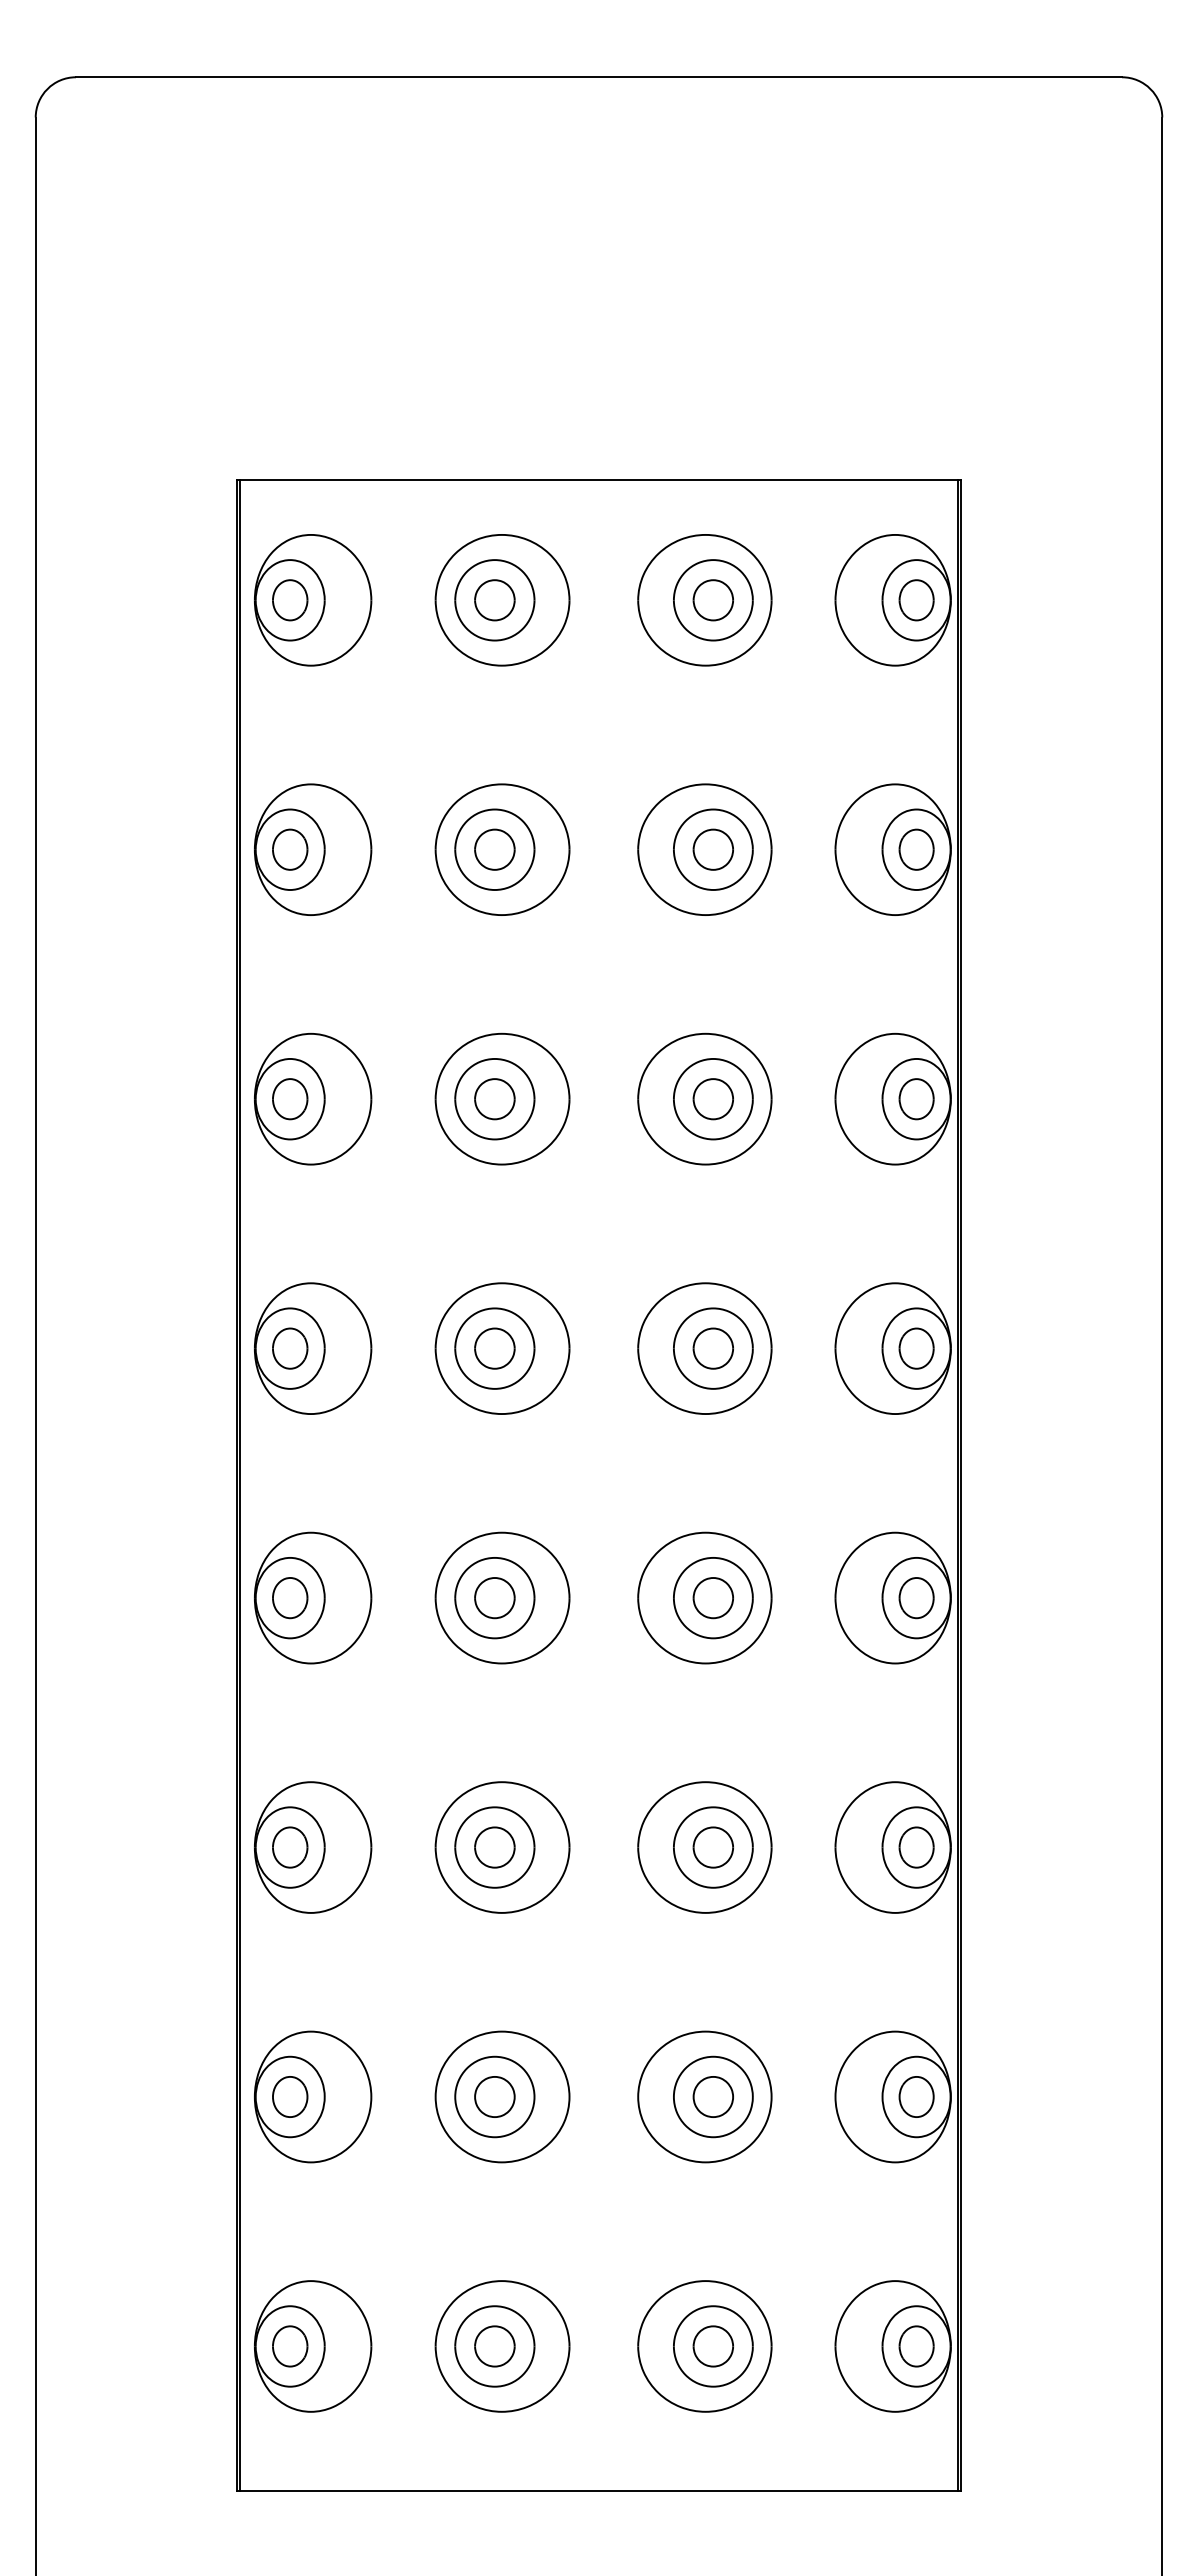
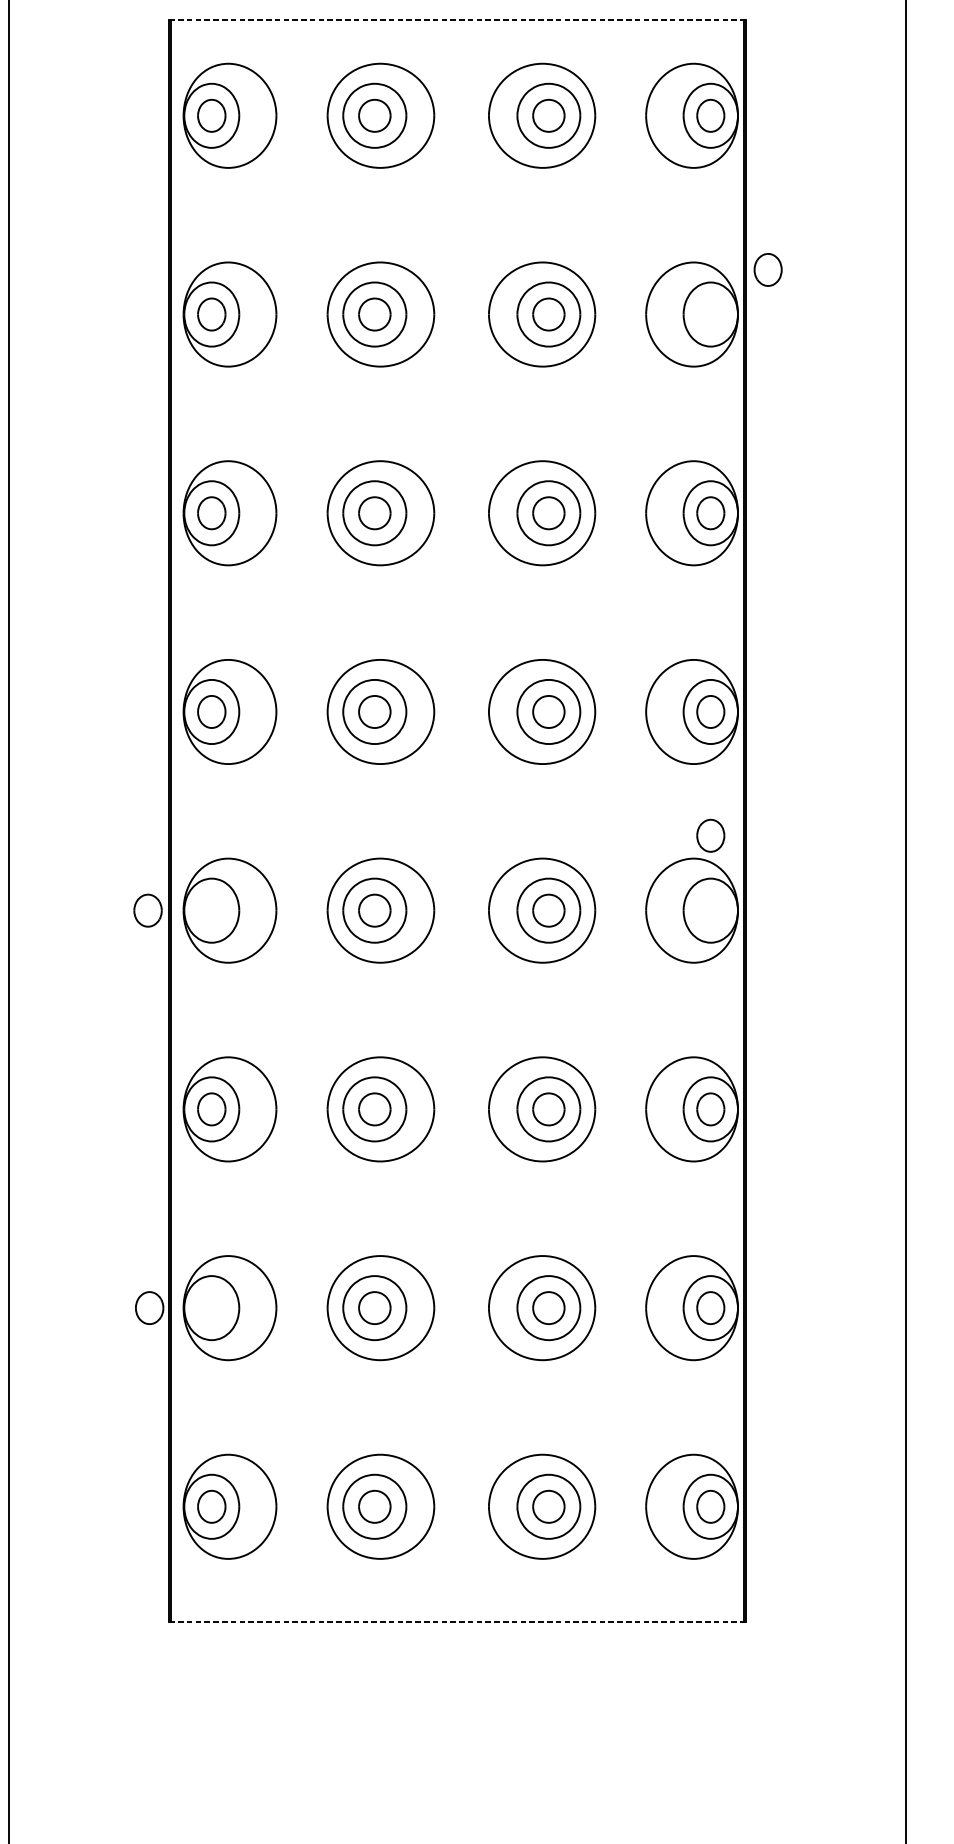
line: (599, 479) -> (458, 19), solid -> dashed
part: (916, 849) -> (768, 269), moved
part: (290, 1598) -> (148, 911), moved
part: (916, 1598) -> (710, 836), moved
part: (290, 2096) -> (149, 1307), moved
line: (599, 2491) -> (458, 1622), solid -> dashed

